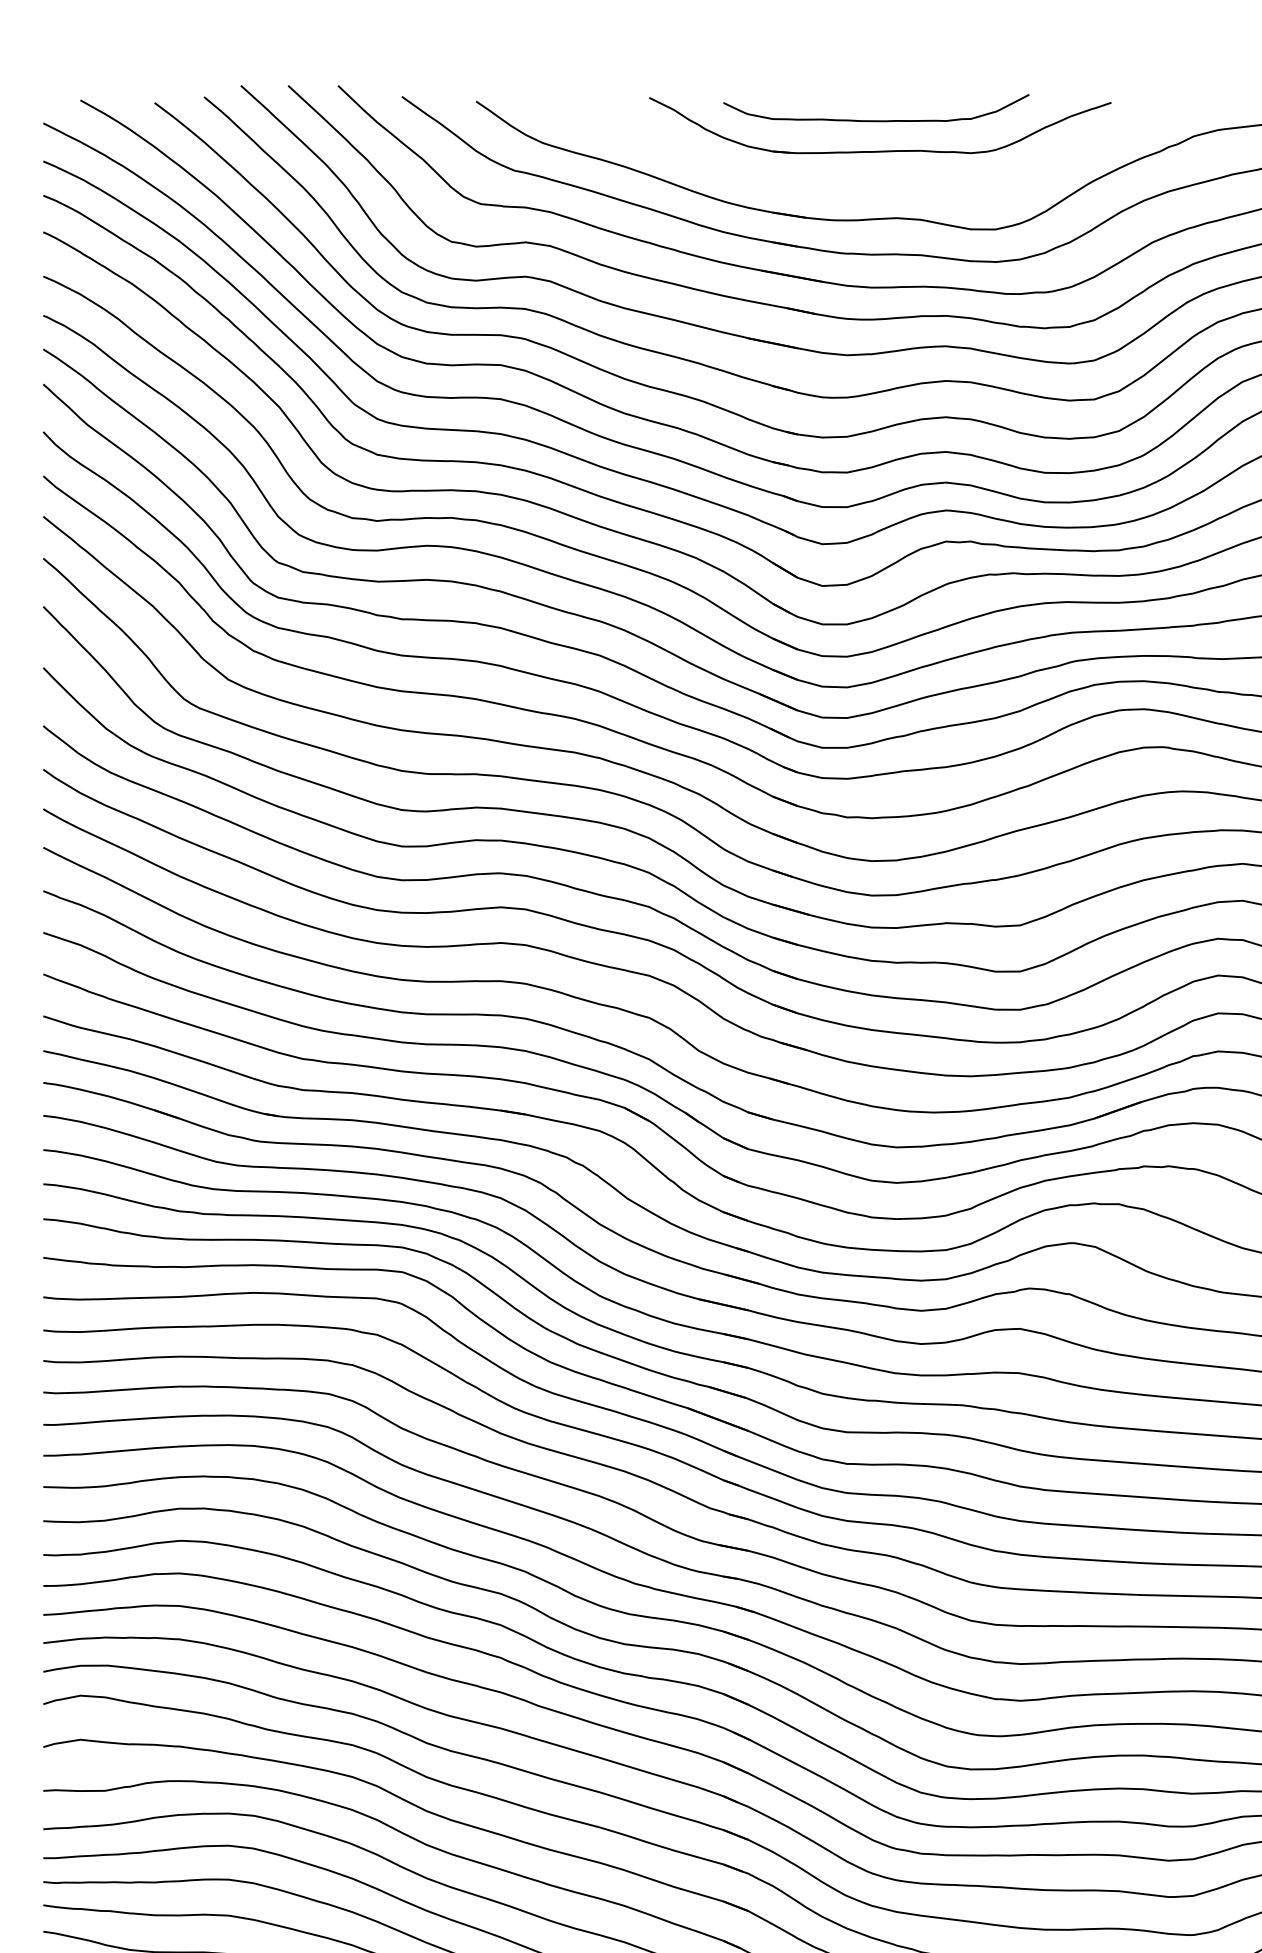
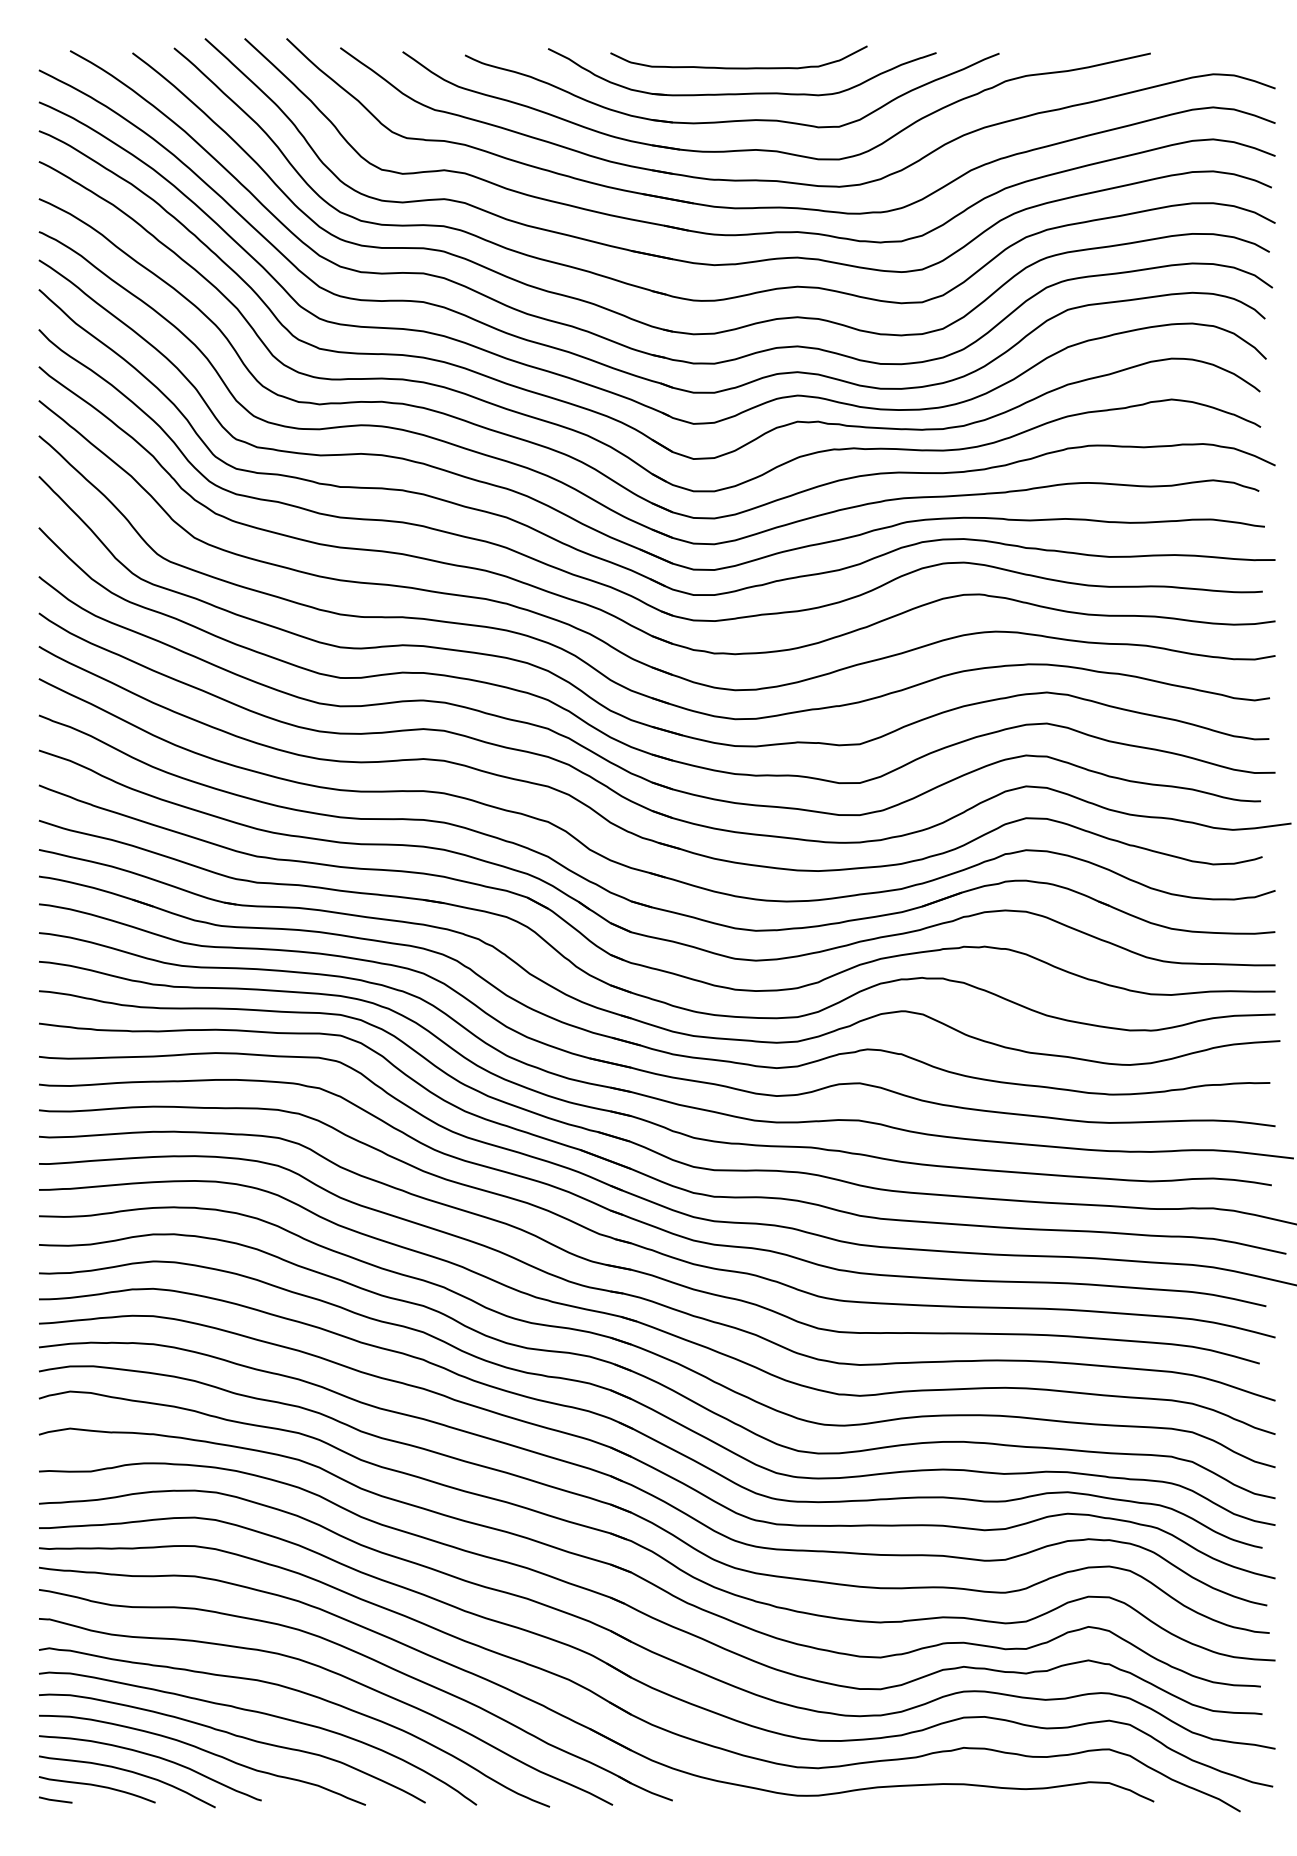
part: (867, 183) -> (731, 120), added

